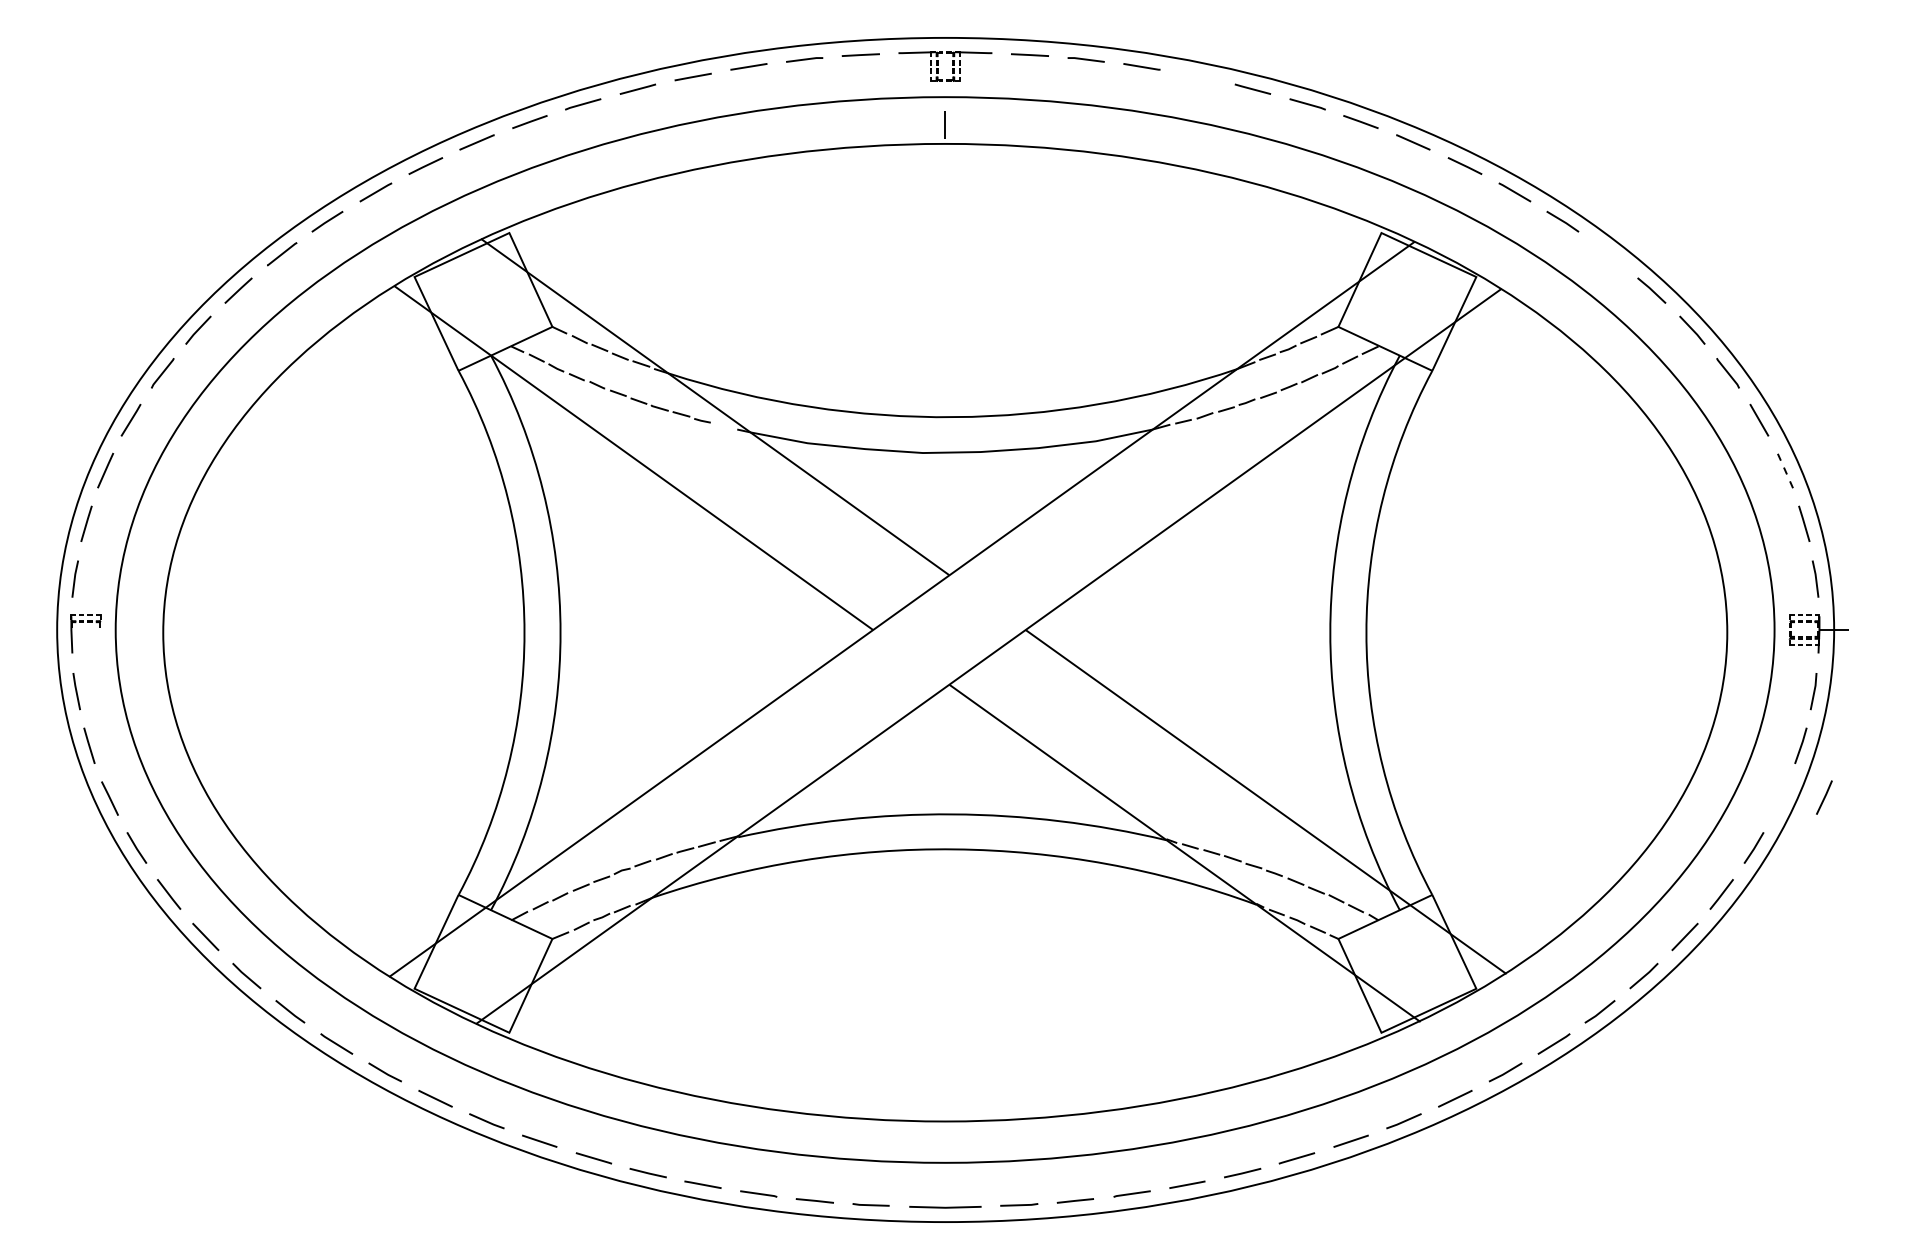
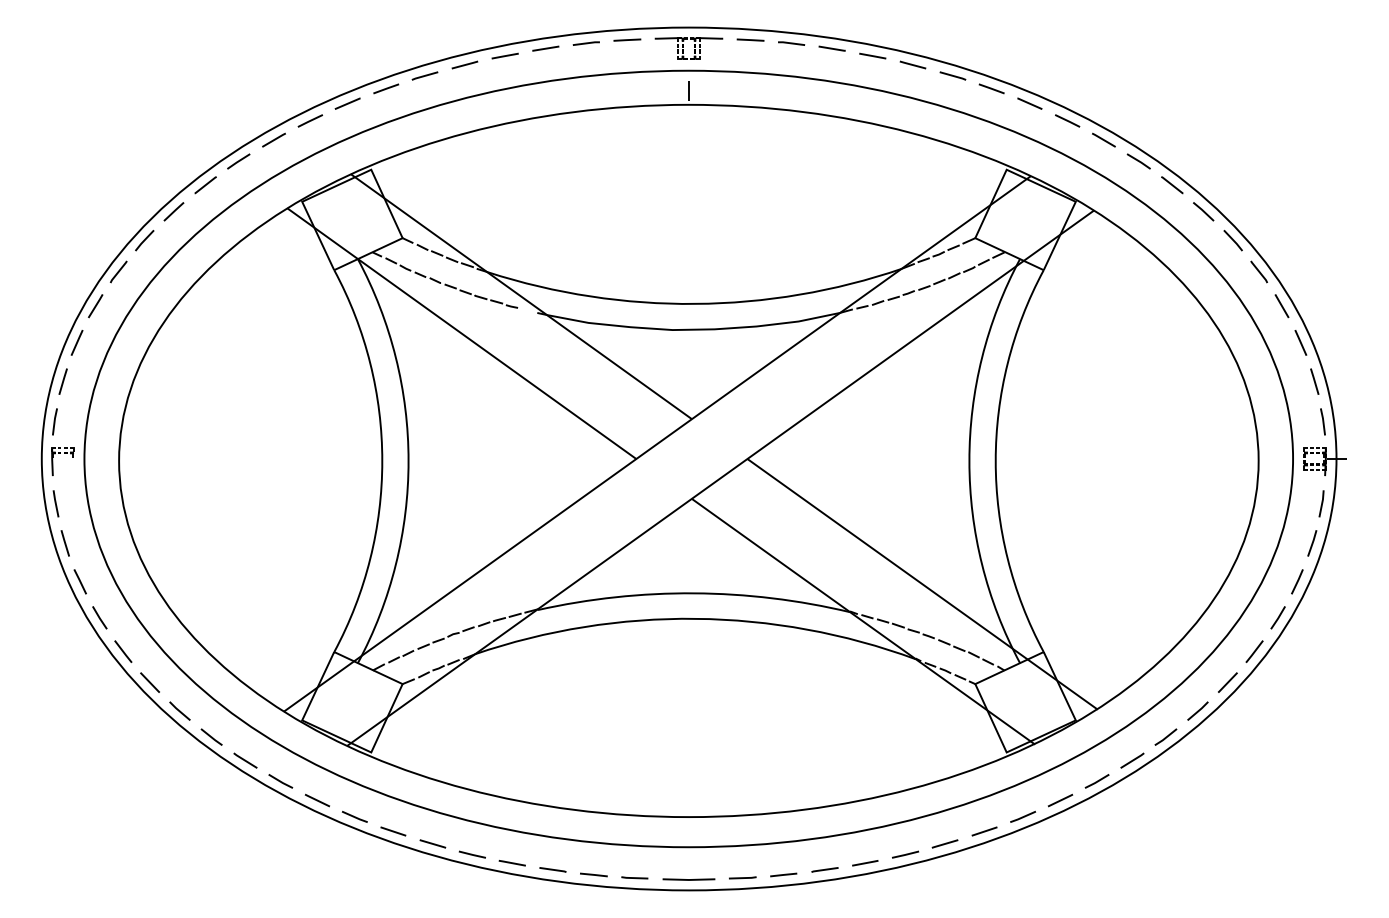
line: (1197, 76) -> (872, 55), added
line: (1608, 254) -> (1172, 185), added
line: (1785, 470) -> (1301, 342), dashed -> solid
line: (1824, 797) -> (1297, 581), moved

